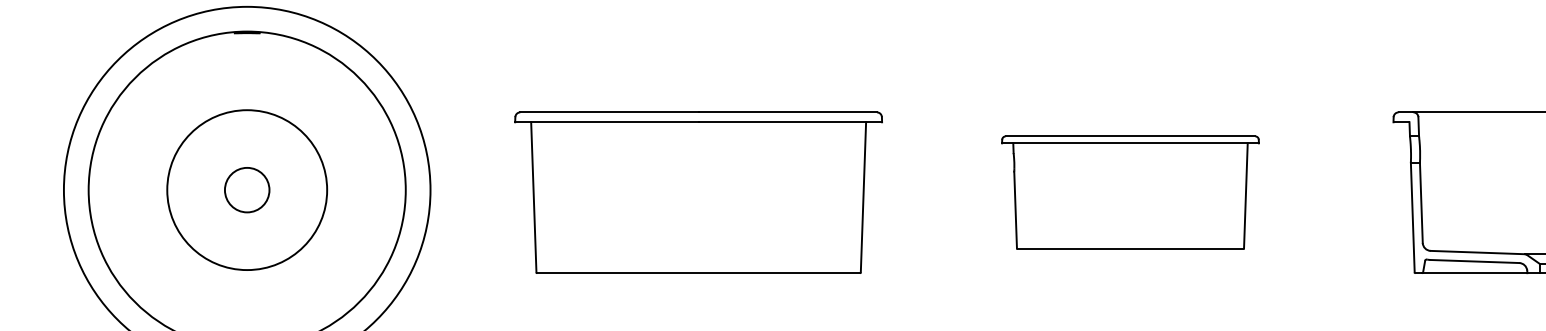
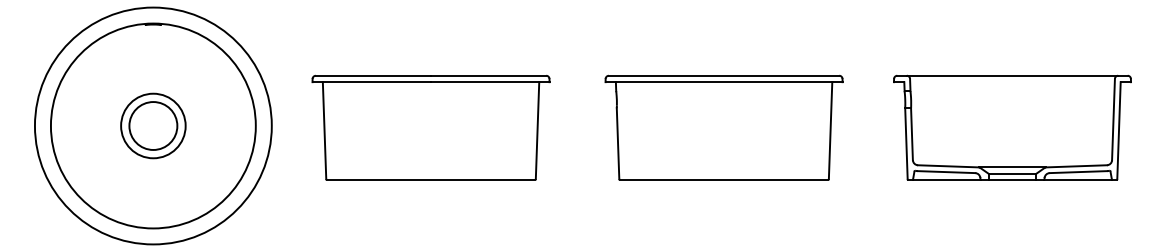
circle: (247, 189) -> (153, 125), size x0.62
circle: (247, 189) -> (153, 125), size x1.67
part: (697, 192) -> (430, 127), moved
part: (1129, 192) -> (723, 127), size x1.43

